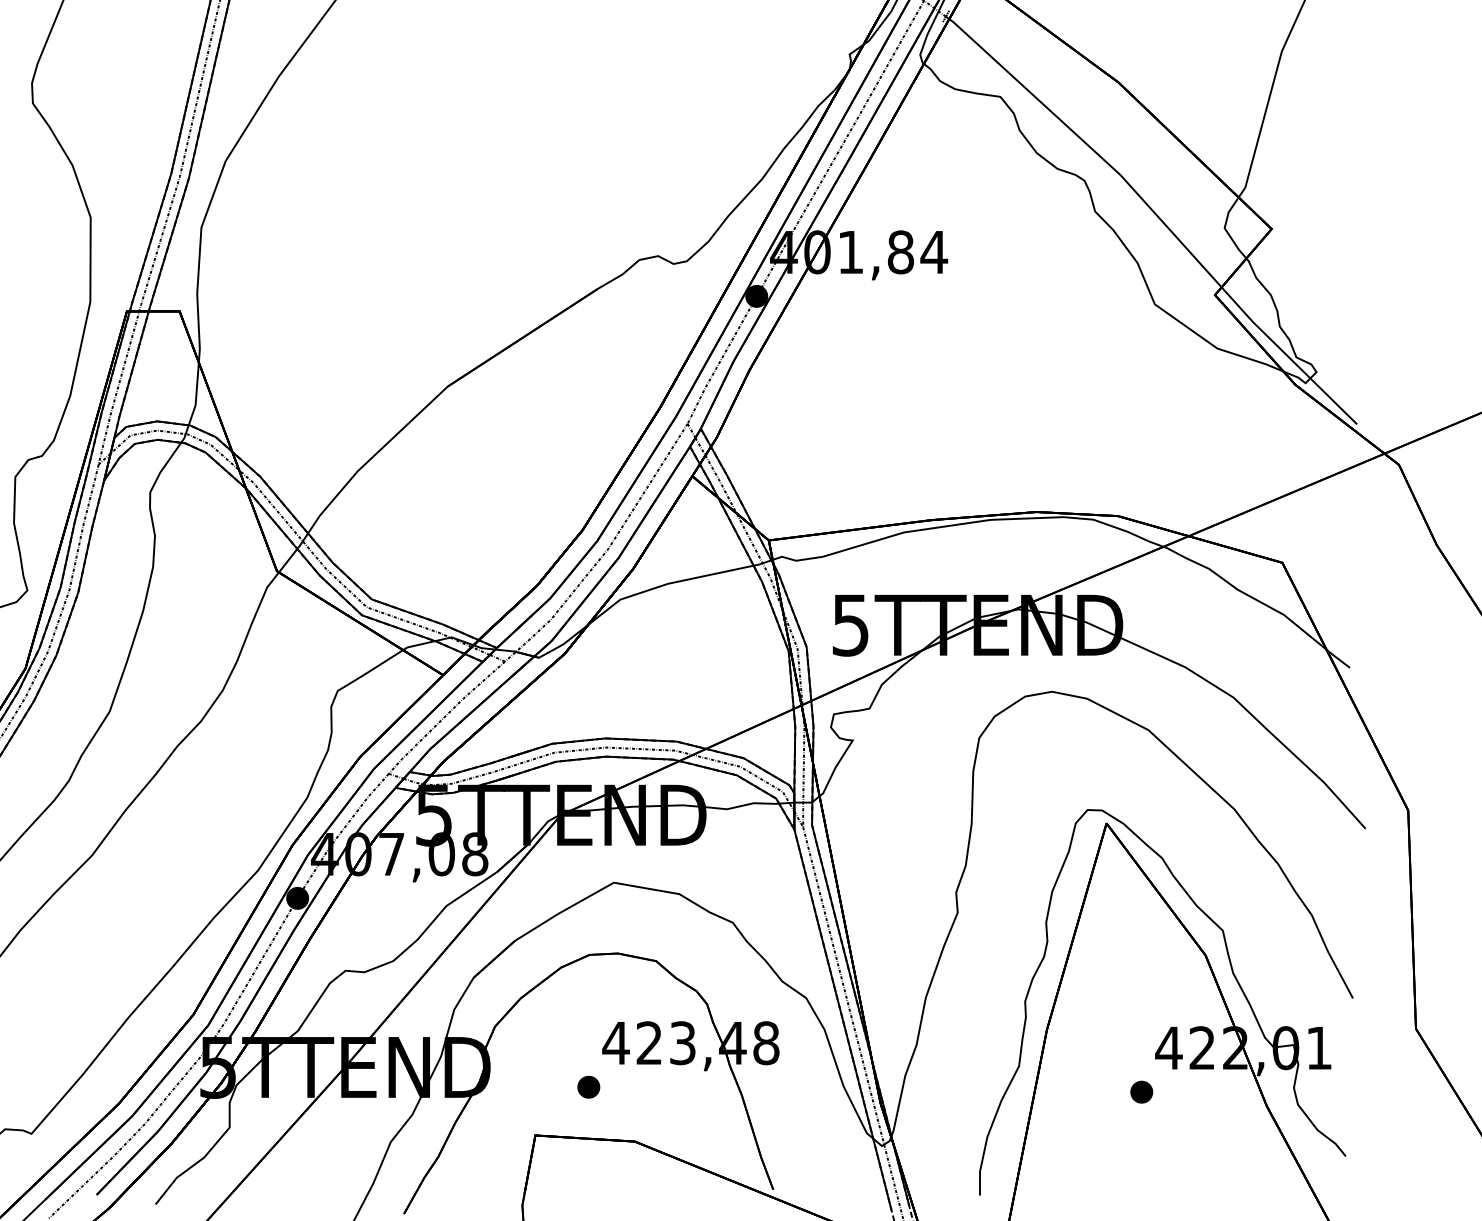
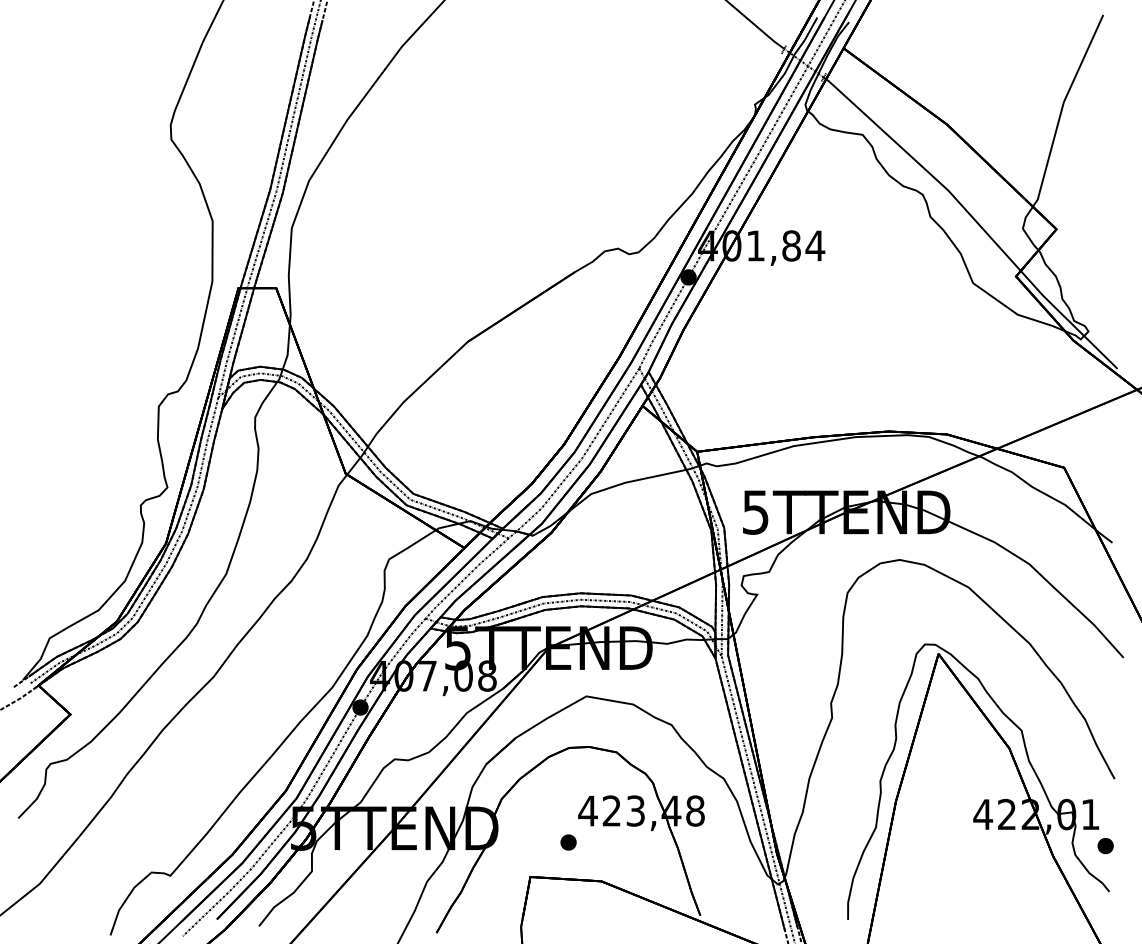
part: (1141, 1092) -> (1105, 846), moved

